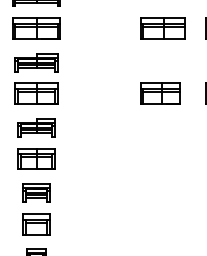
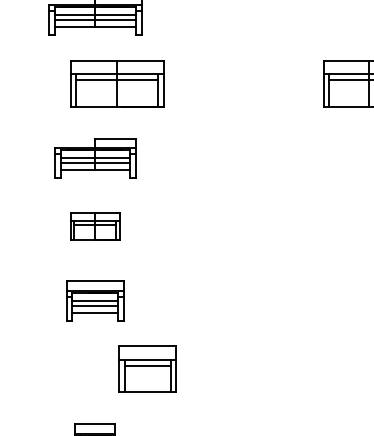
part: (36, 93) -> (117, 83), moved
part: (36, 158) -> (95, 225), size x0.6
part: (36, 224) -> (147, 370), moved

